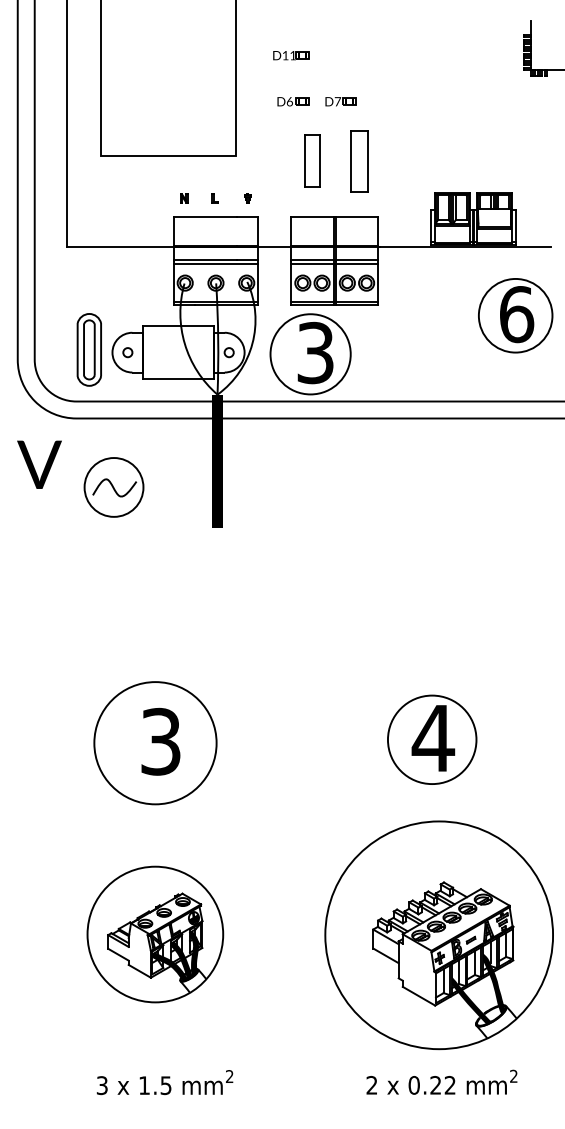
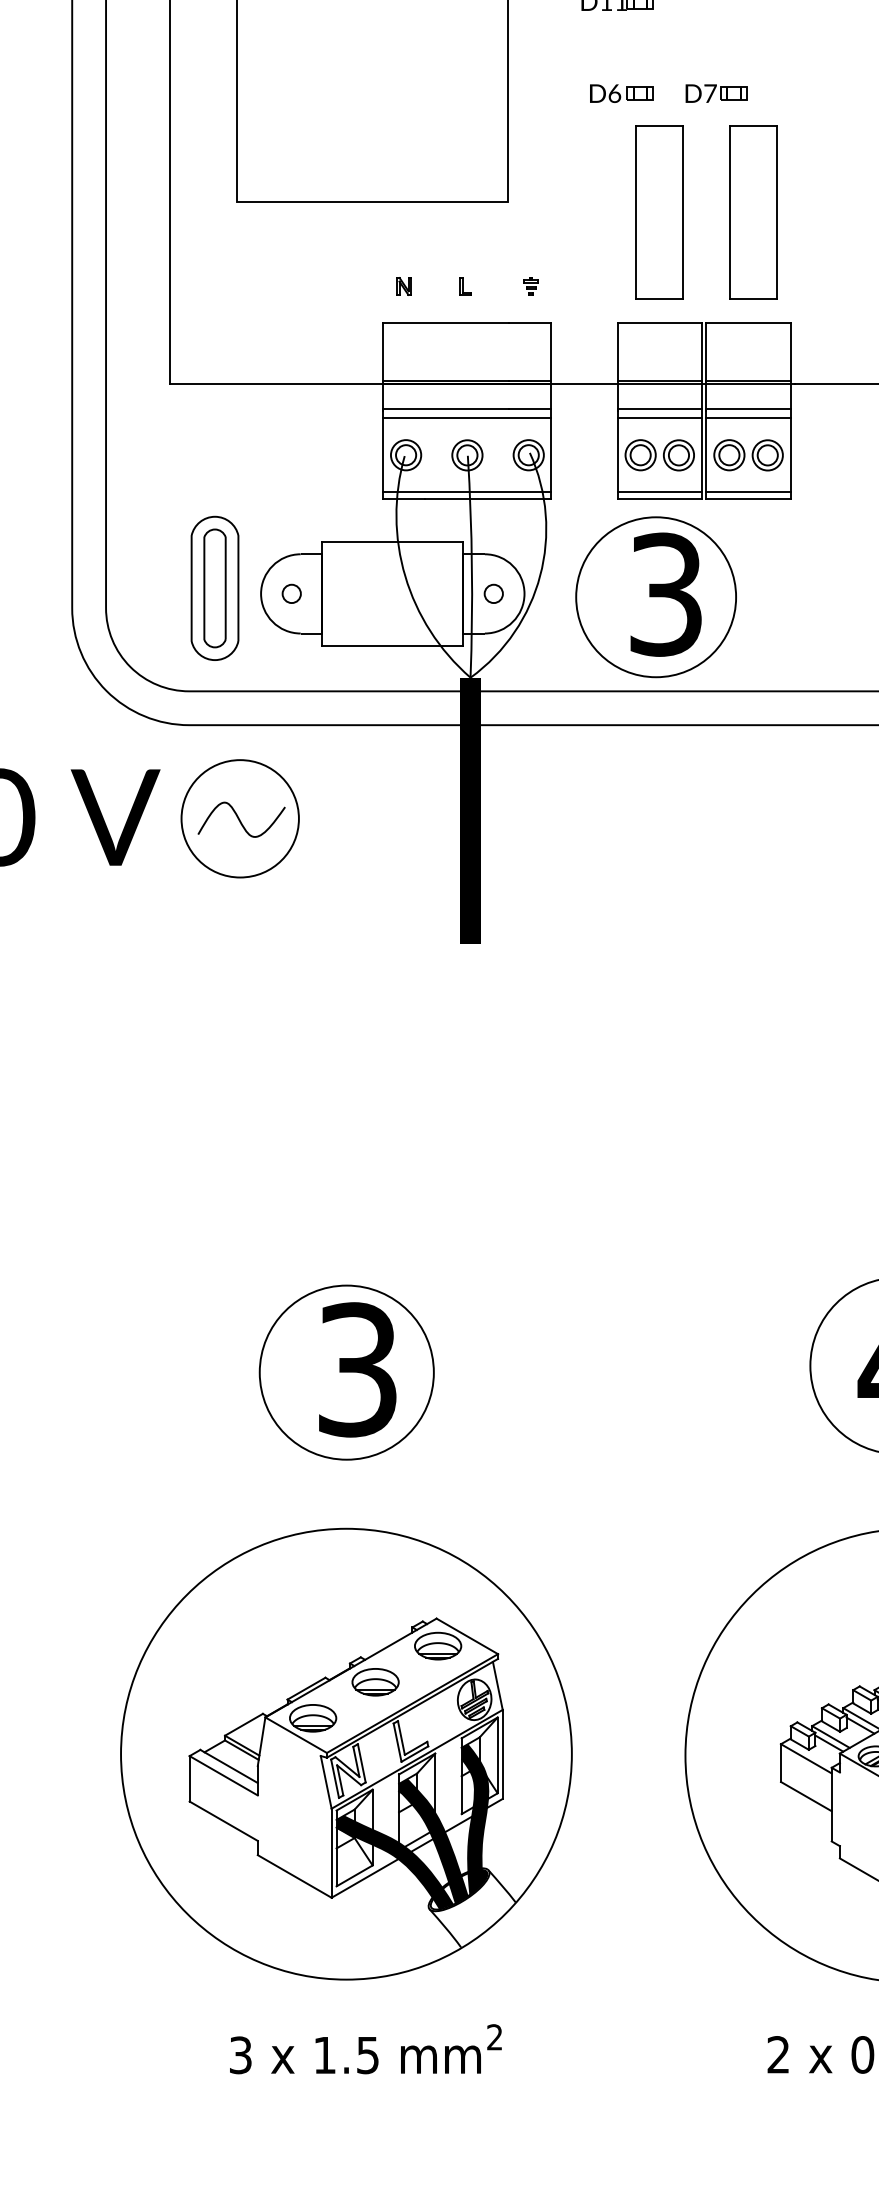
part: (312, 161) -> (659, 212), size x1.67
part: (359, 161) -> (753, 212), size x1.43
part: (113, 487) -> (239, 818), moved
circle: (155, 742) -> (346, 1371), size x0.71
part: (155, 934) -> (346, 1754), size x1.67

